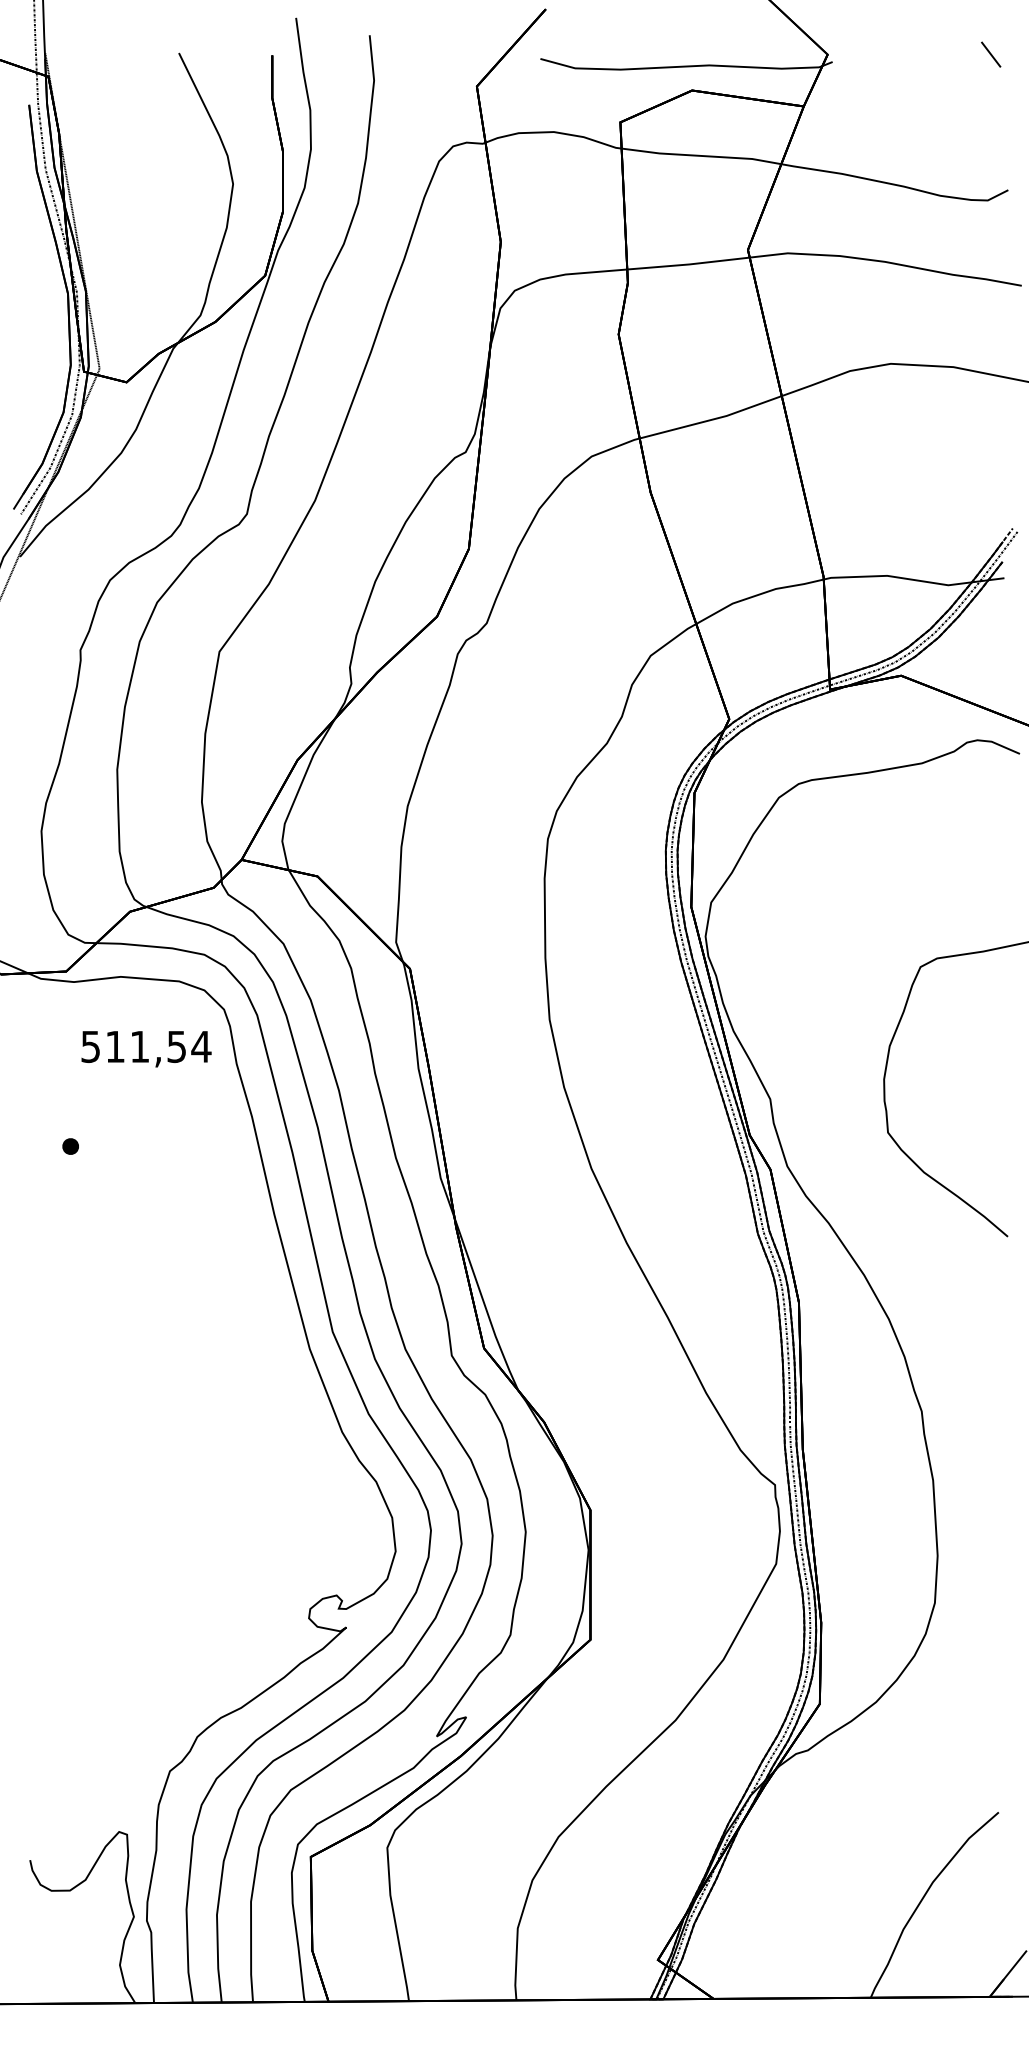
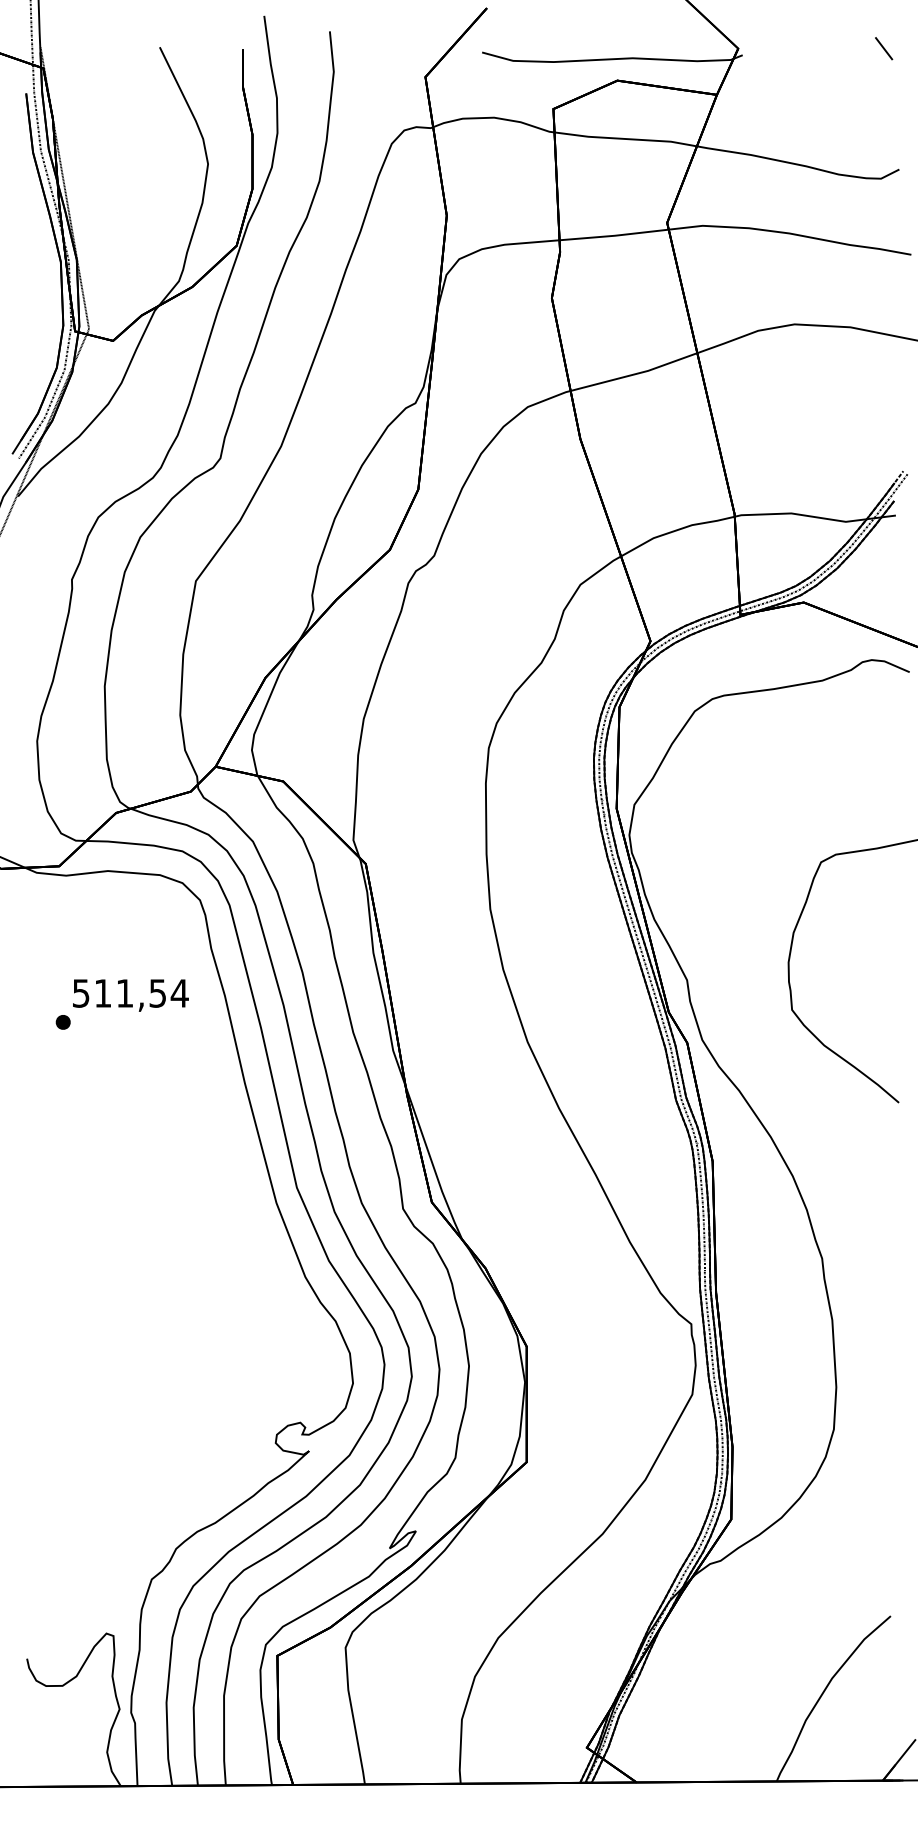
text: (146, 1049) -> (130, 995), moved

